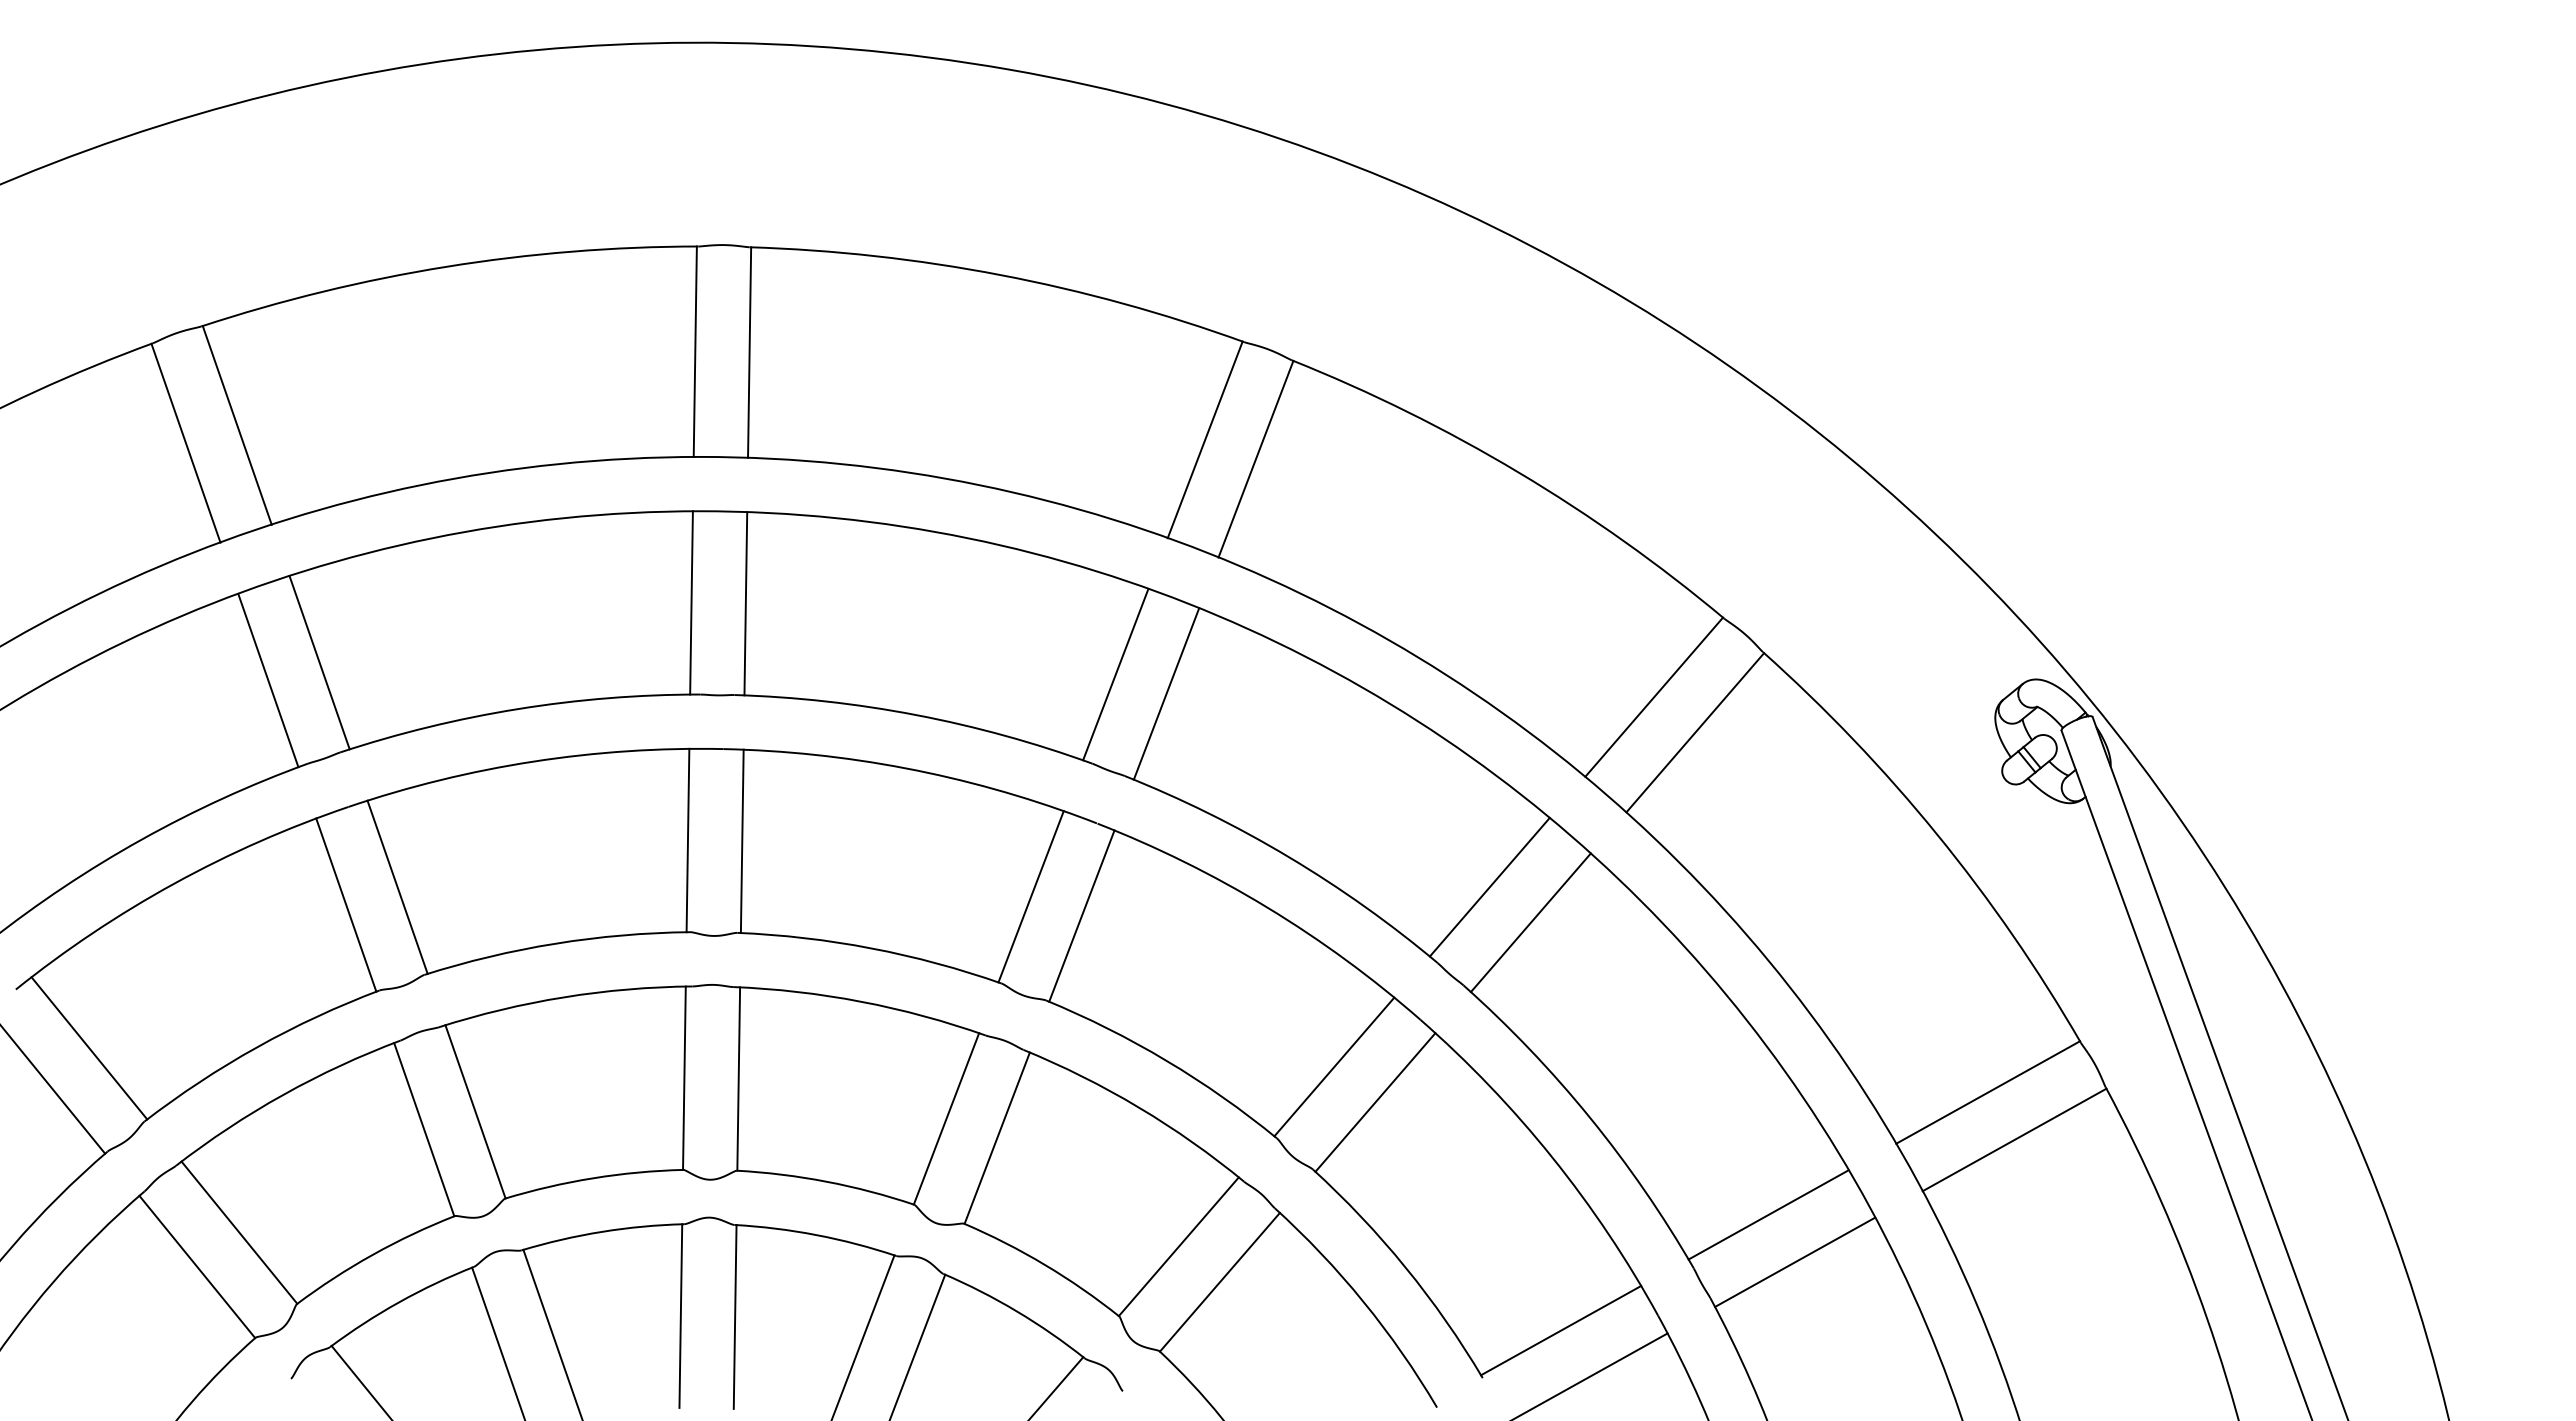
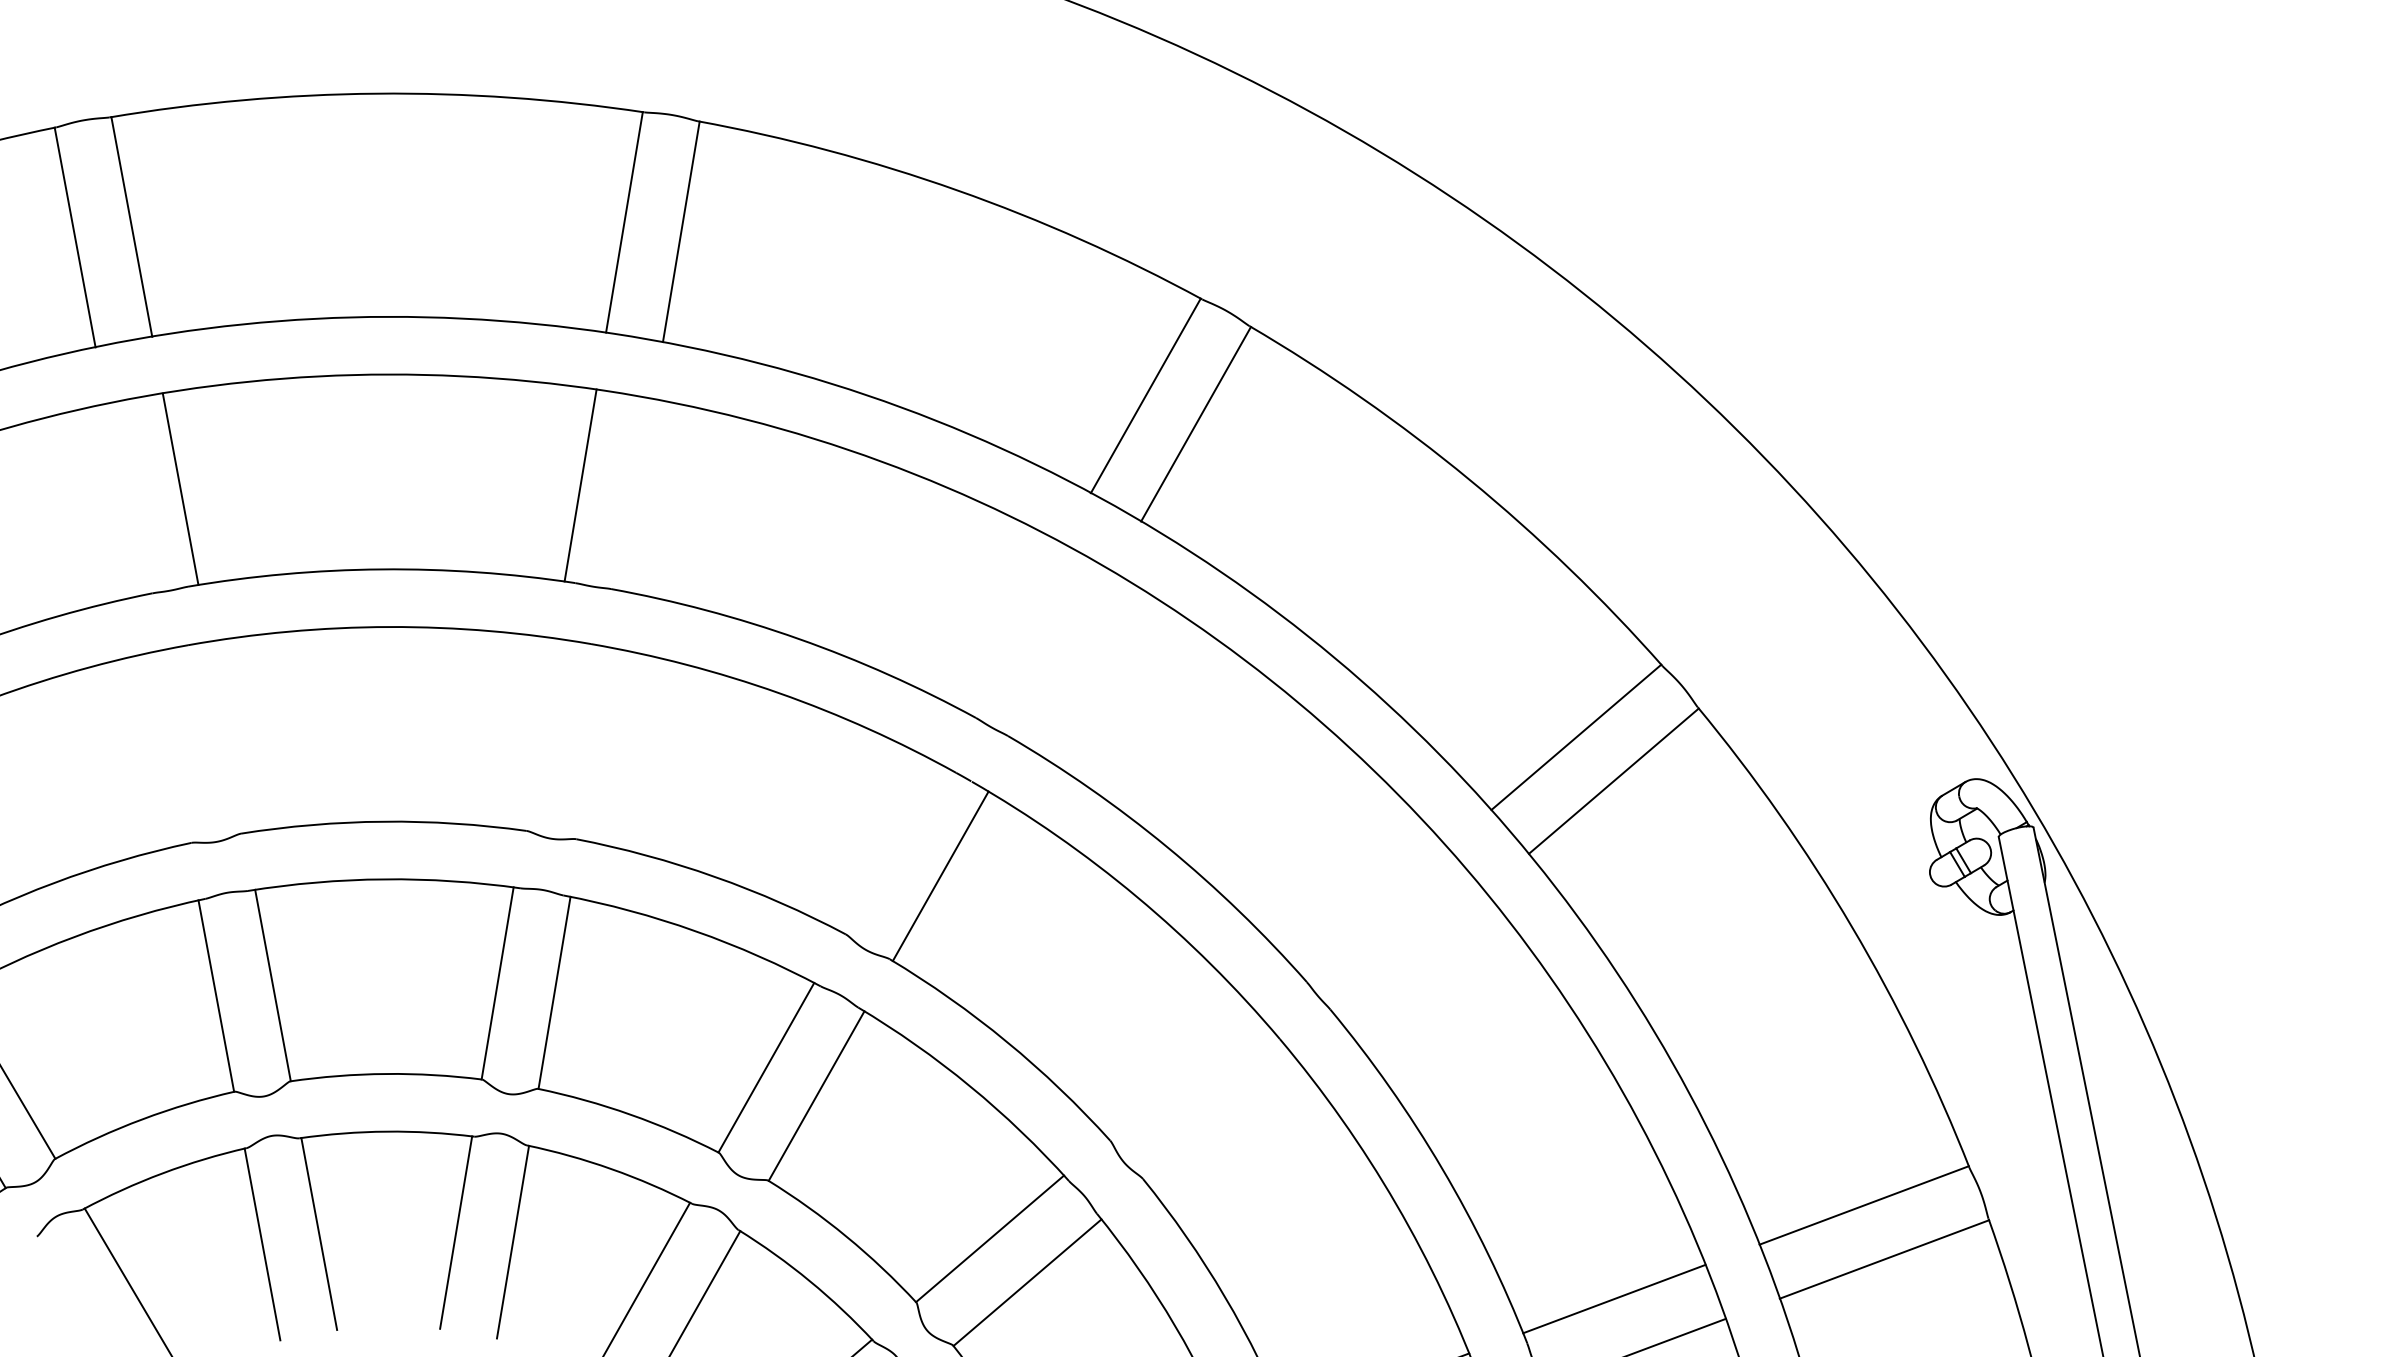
line: (745, 603) -> (637, 494), removed
line: (1115, 674) -> (1014, 627), removed
line: (268, 680) -> (124, 499), removed
line: (1166, 693) -> (1064, 656), removed
line: (687, 840) -> (538, 734), removed
line: (741, 841) -> (595, 743), removed
line: (397, 886) -> (226, 736), removed
line: (1489, 886) -> (1373, 909), removed
line: (1030, 896) -> (889, 847), removed
line: (346, 904) -> (170, 747), removed
line: (1530, 922) -> (1410, 954), removed
line: (1334, 1066) -> (1182, 1074), removed
line: (1375, 1102) -> (1219, 1118), removed

